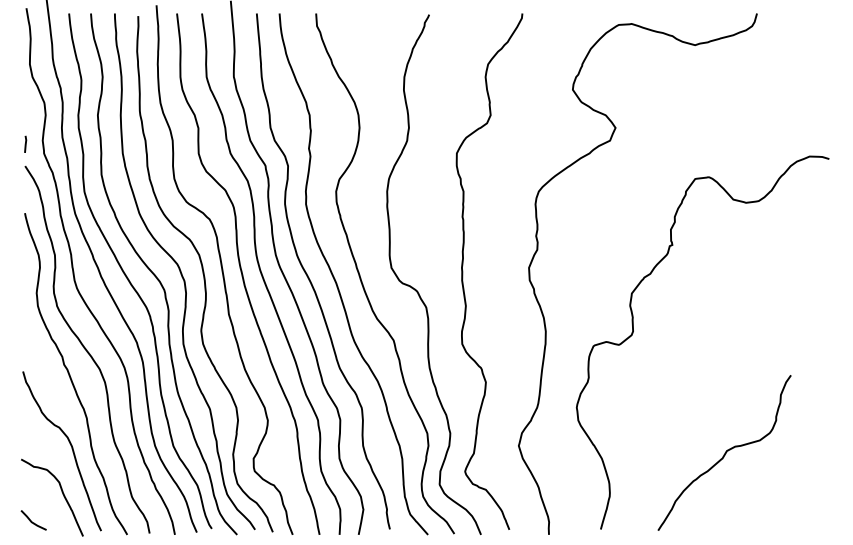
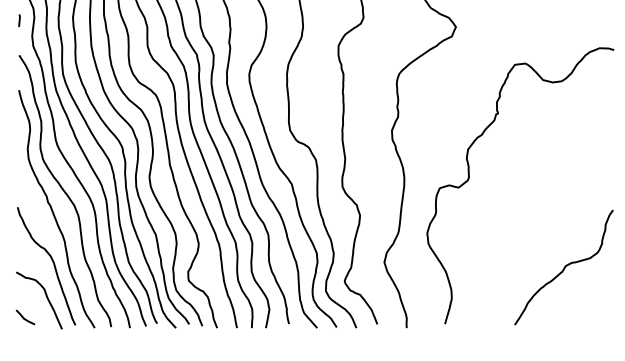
line: (25, 143) -> (19, 20), moved
curve: (725, 452) -> (564, 267), moved

